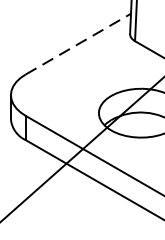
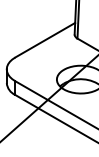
line: (78, 44) -> (45, 40), dashed -> solid

